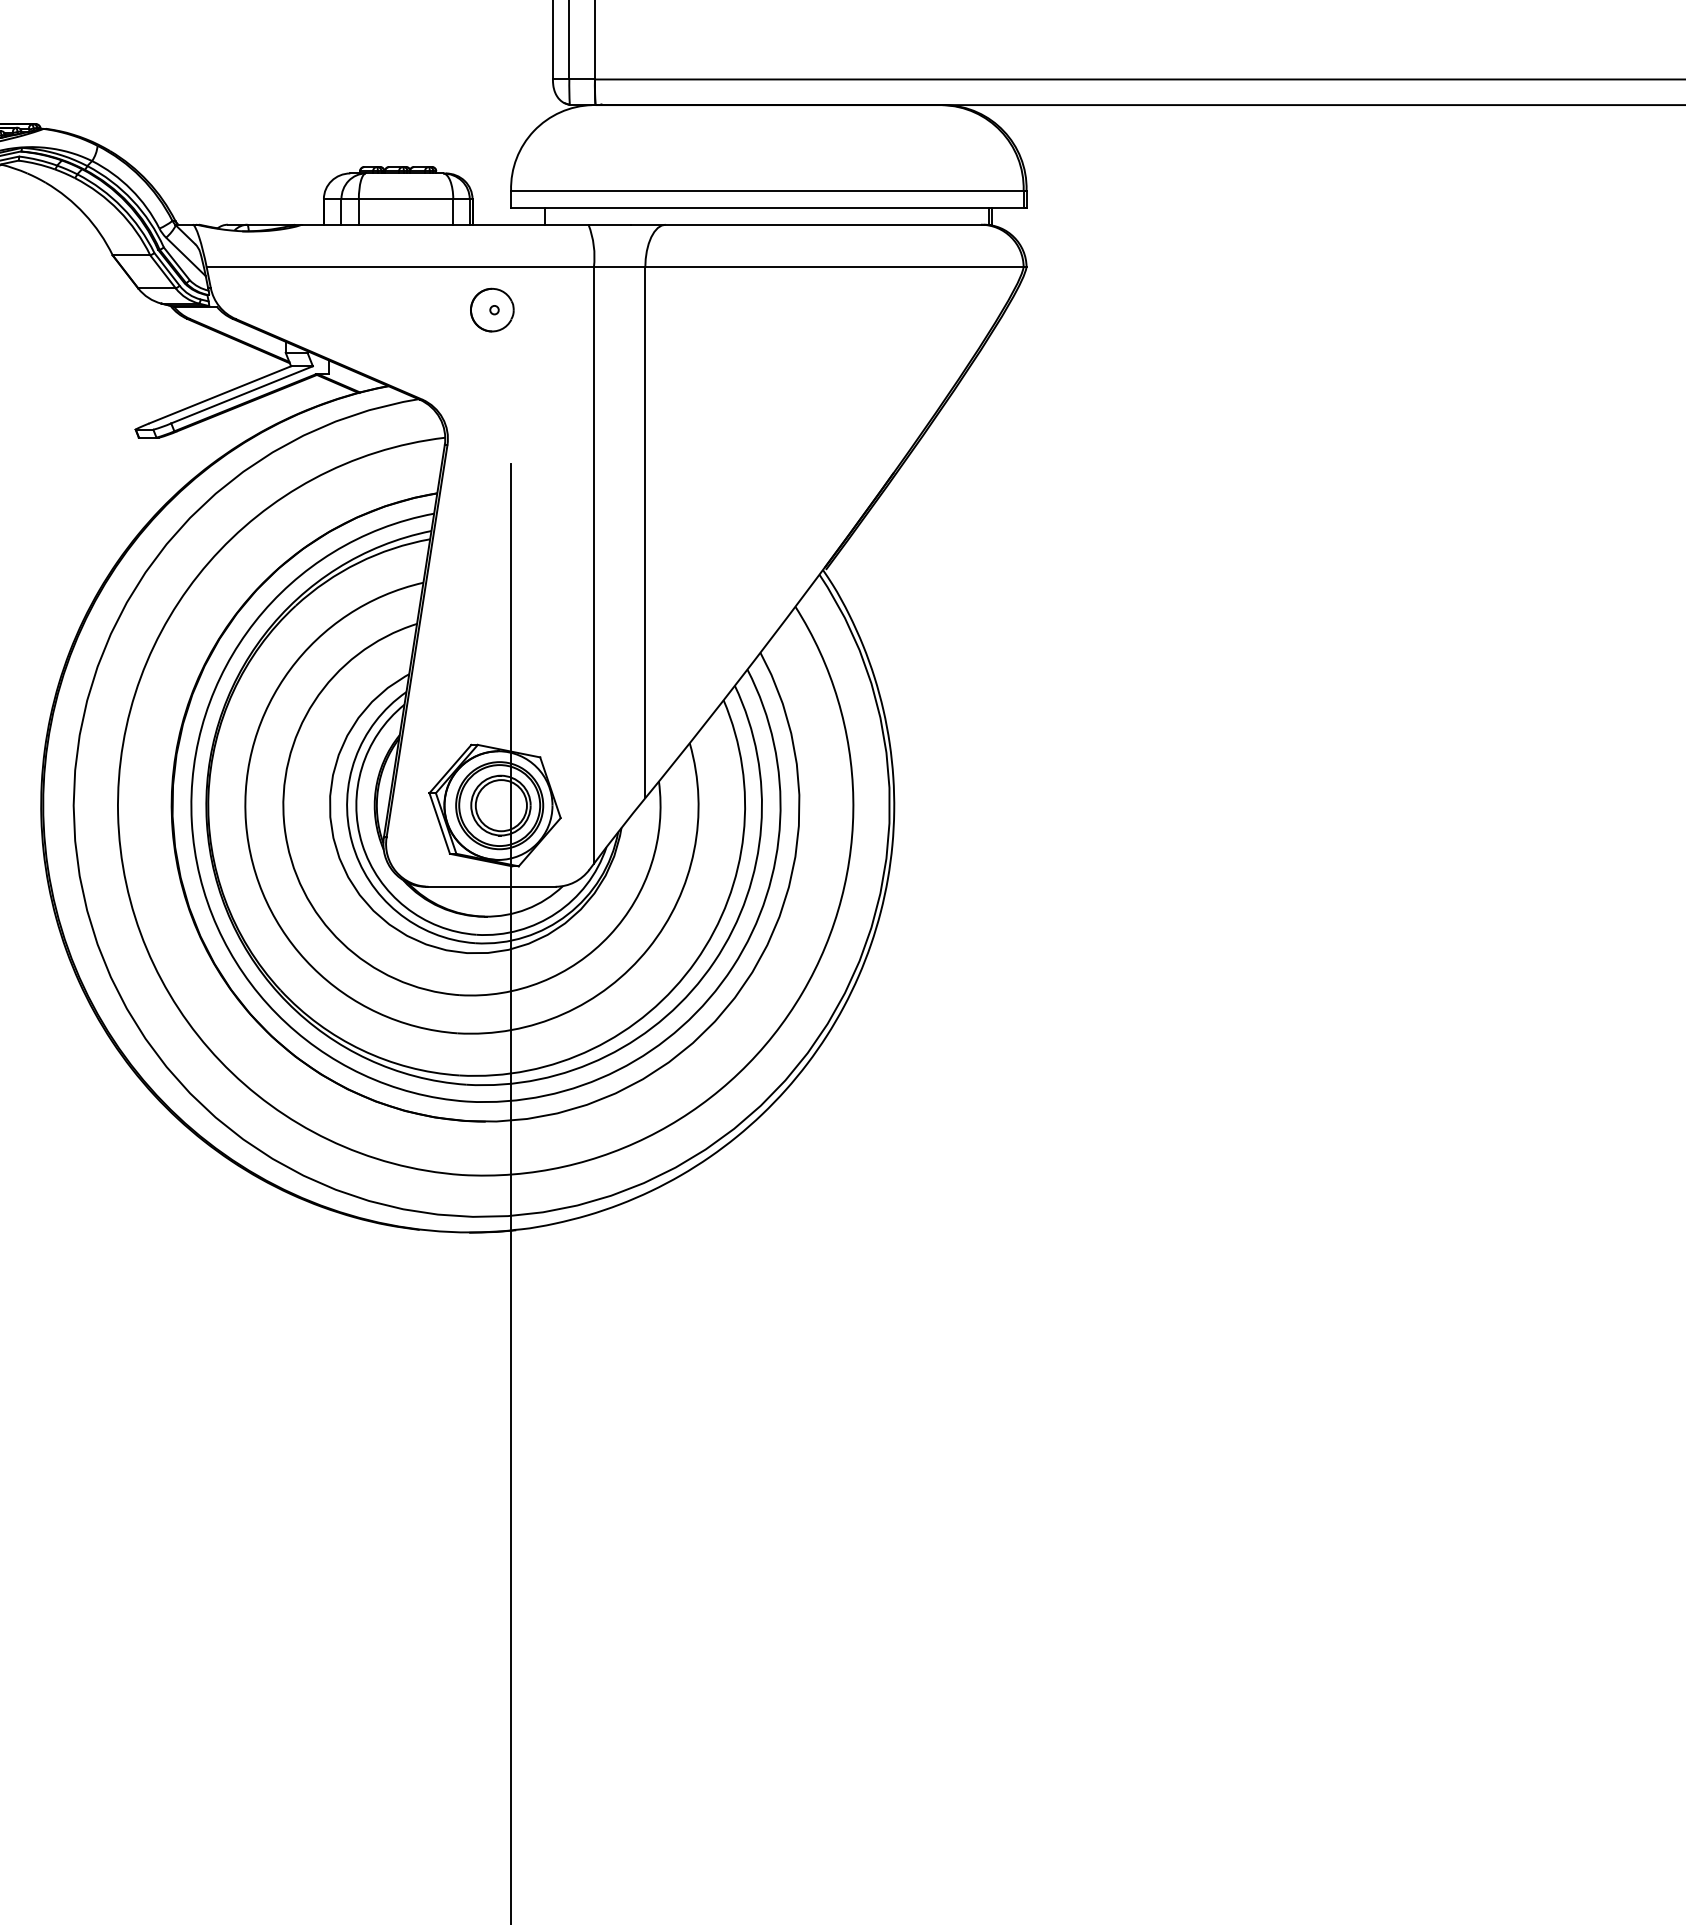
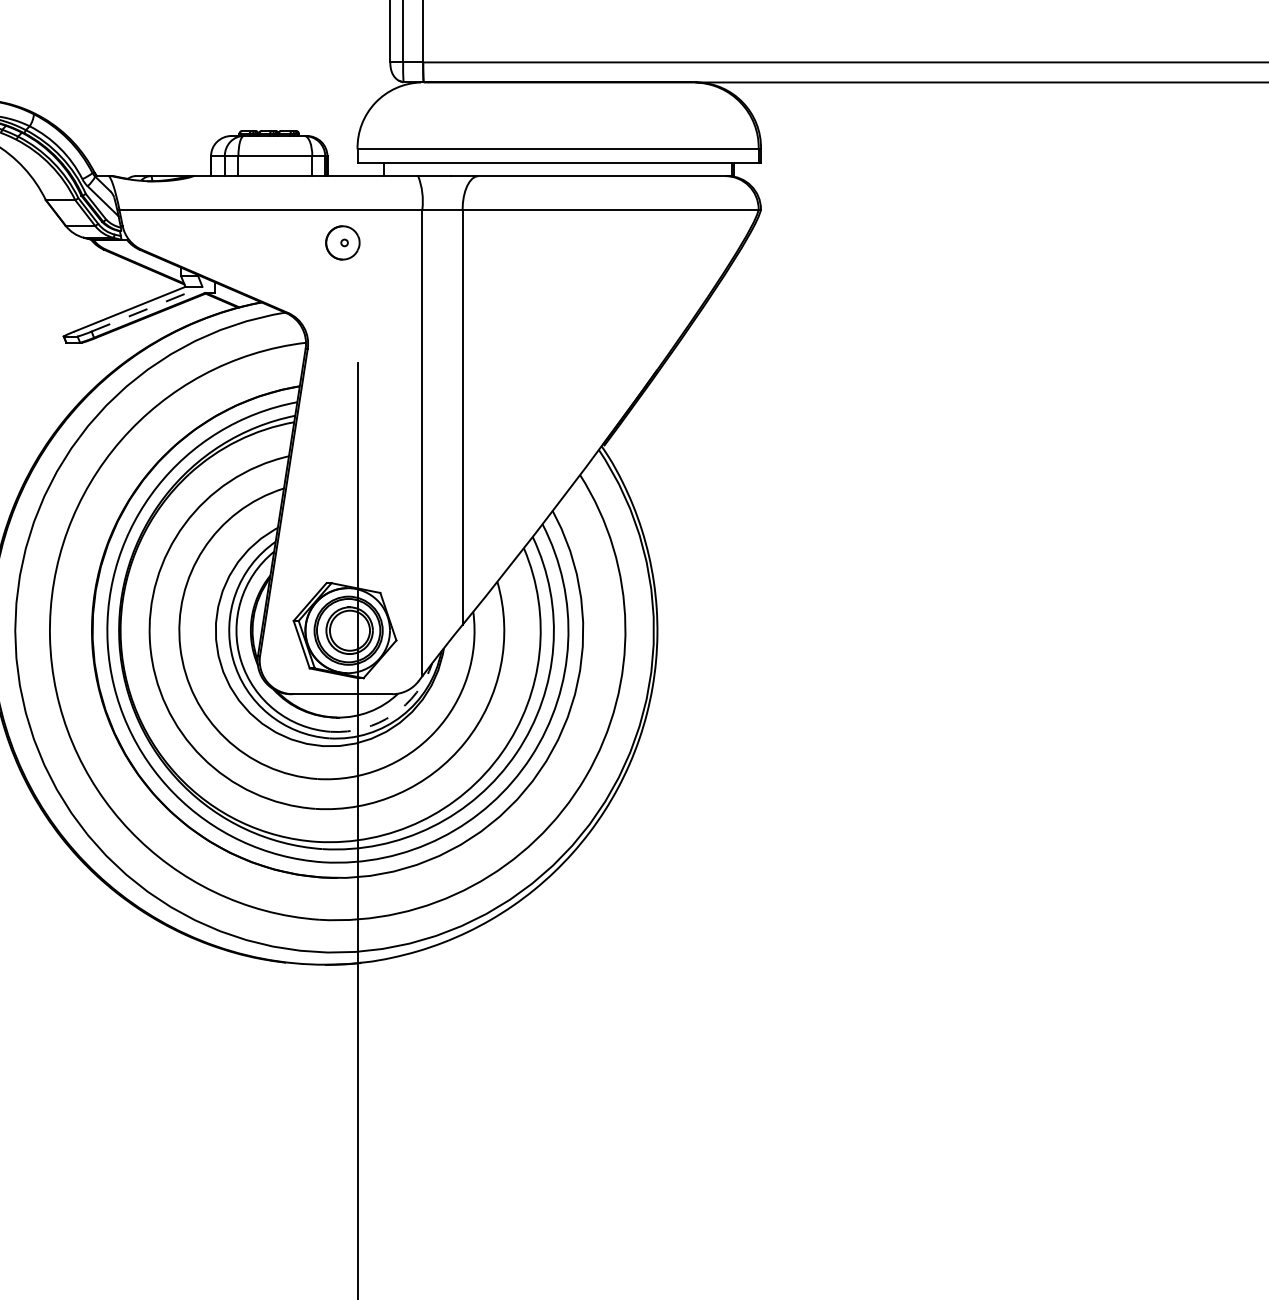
line: (242, 394) -> (147, 308), solid -> dashed
arc: (556, 913) -> (393, 715), solid -> dashed

